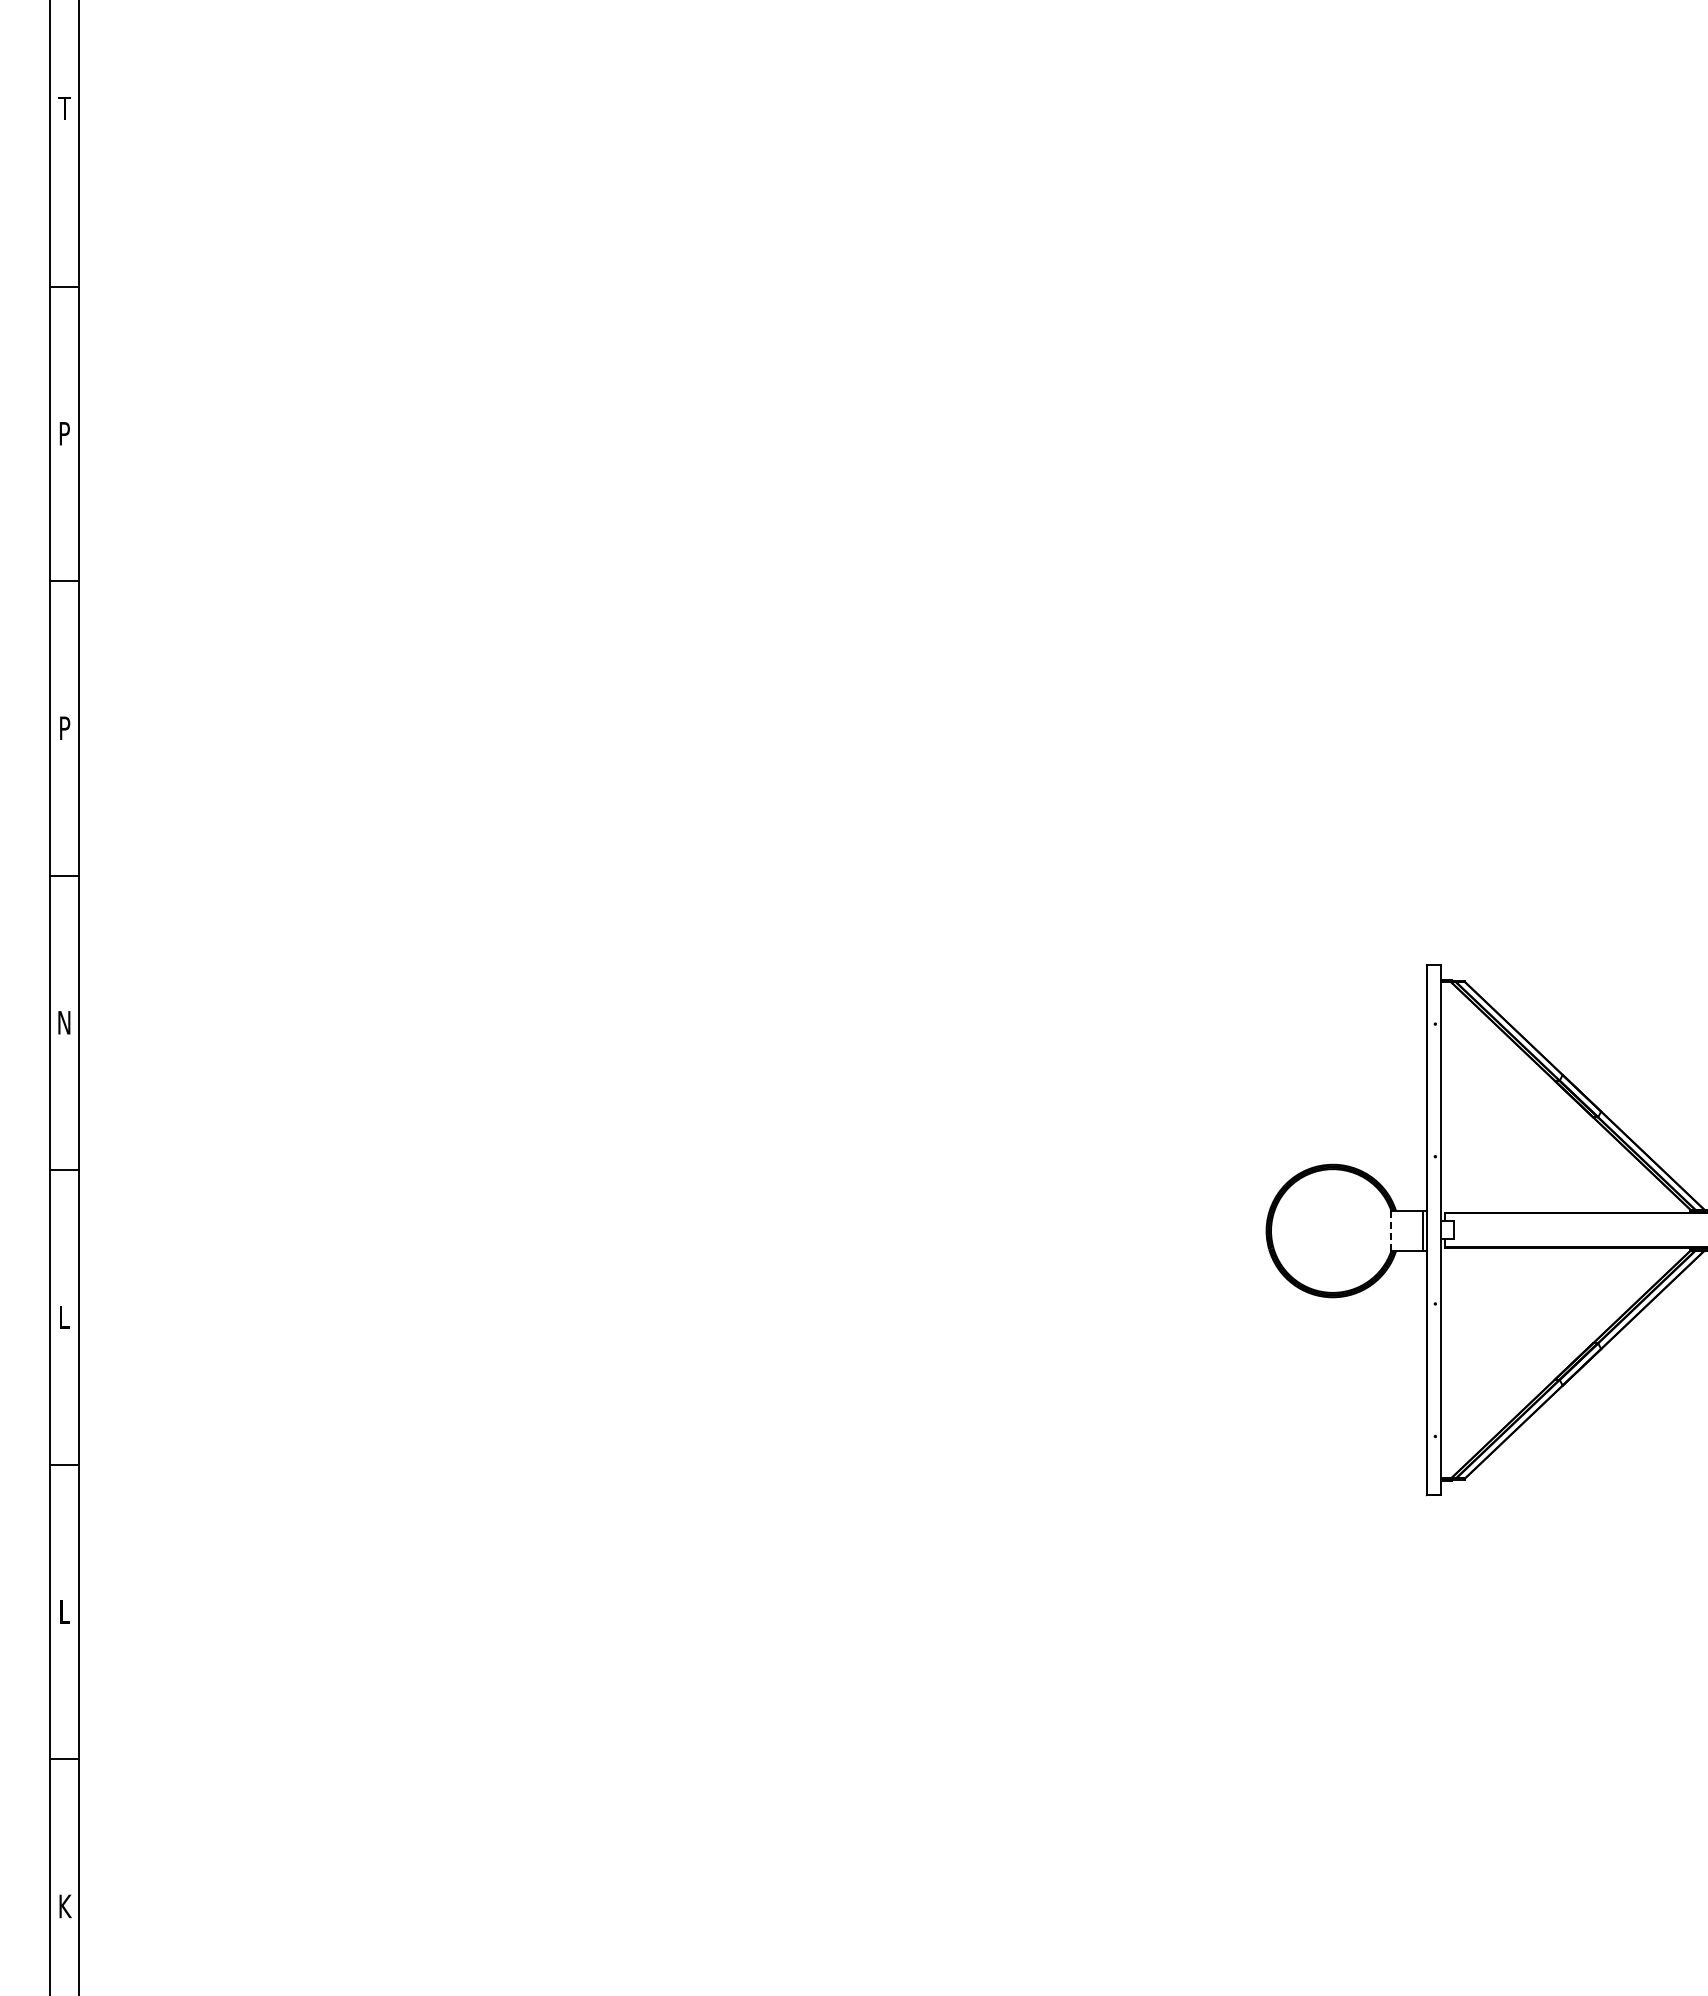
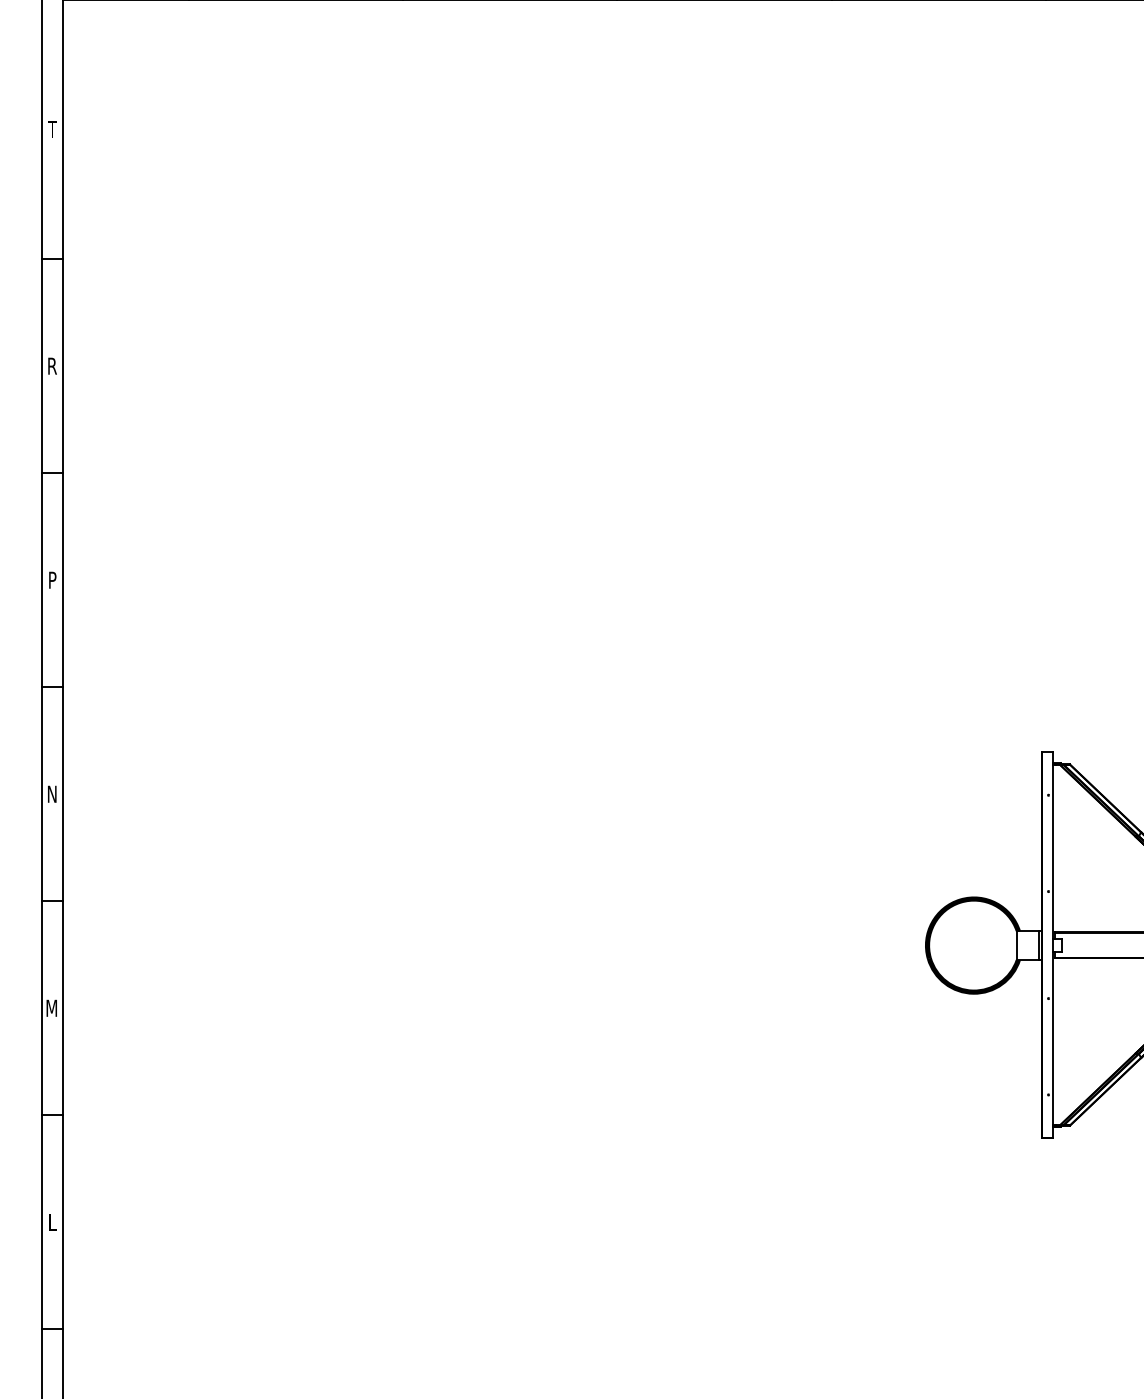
text: (64, 433) -> (52, 366), P -> R
line: (1391, 1231) -> (1016, 945), dashed -> solid
text: (63, 1316) -> (51, 1007), L -> M

